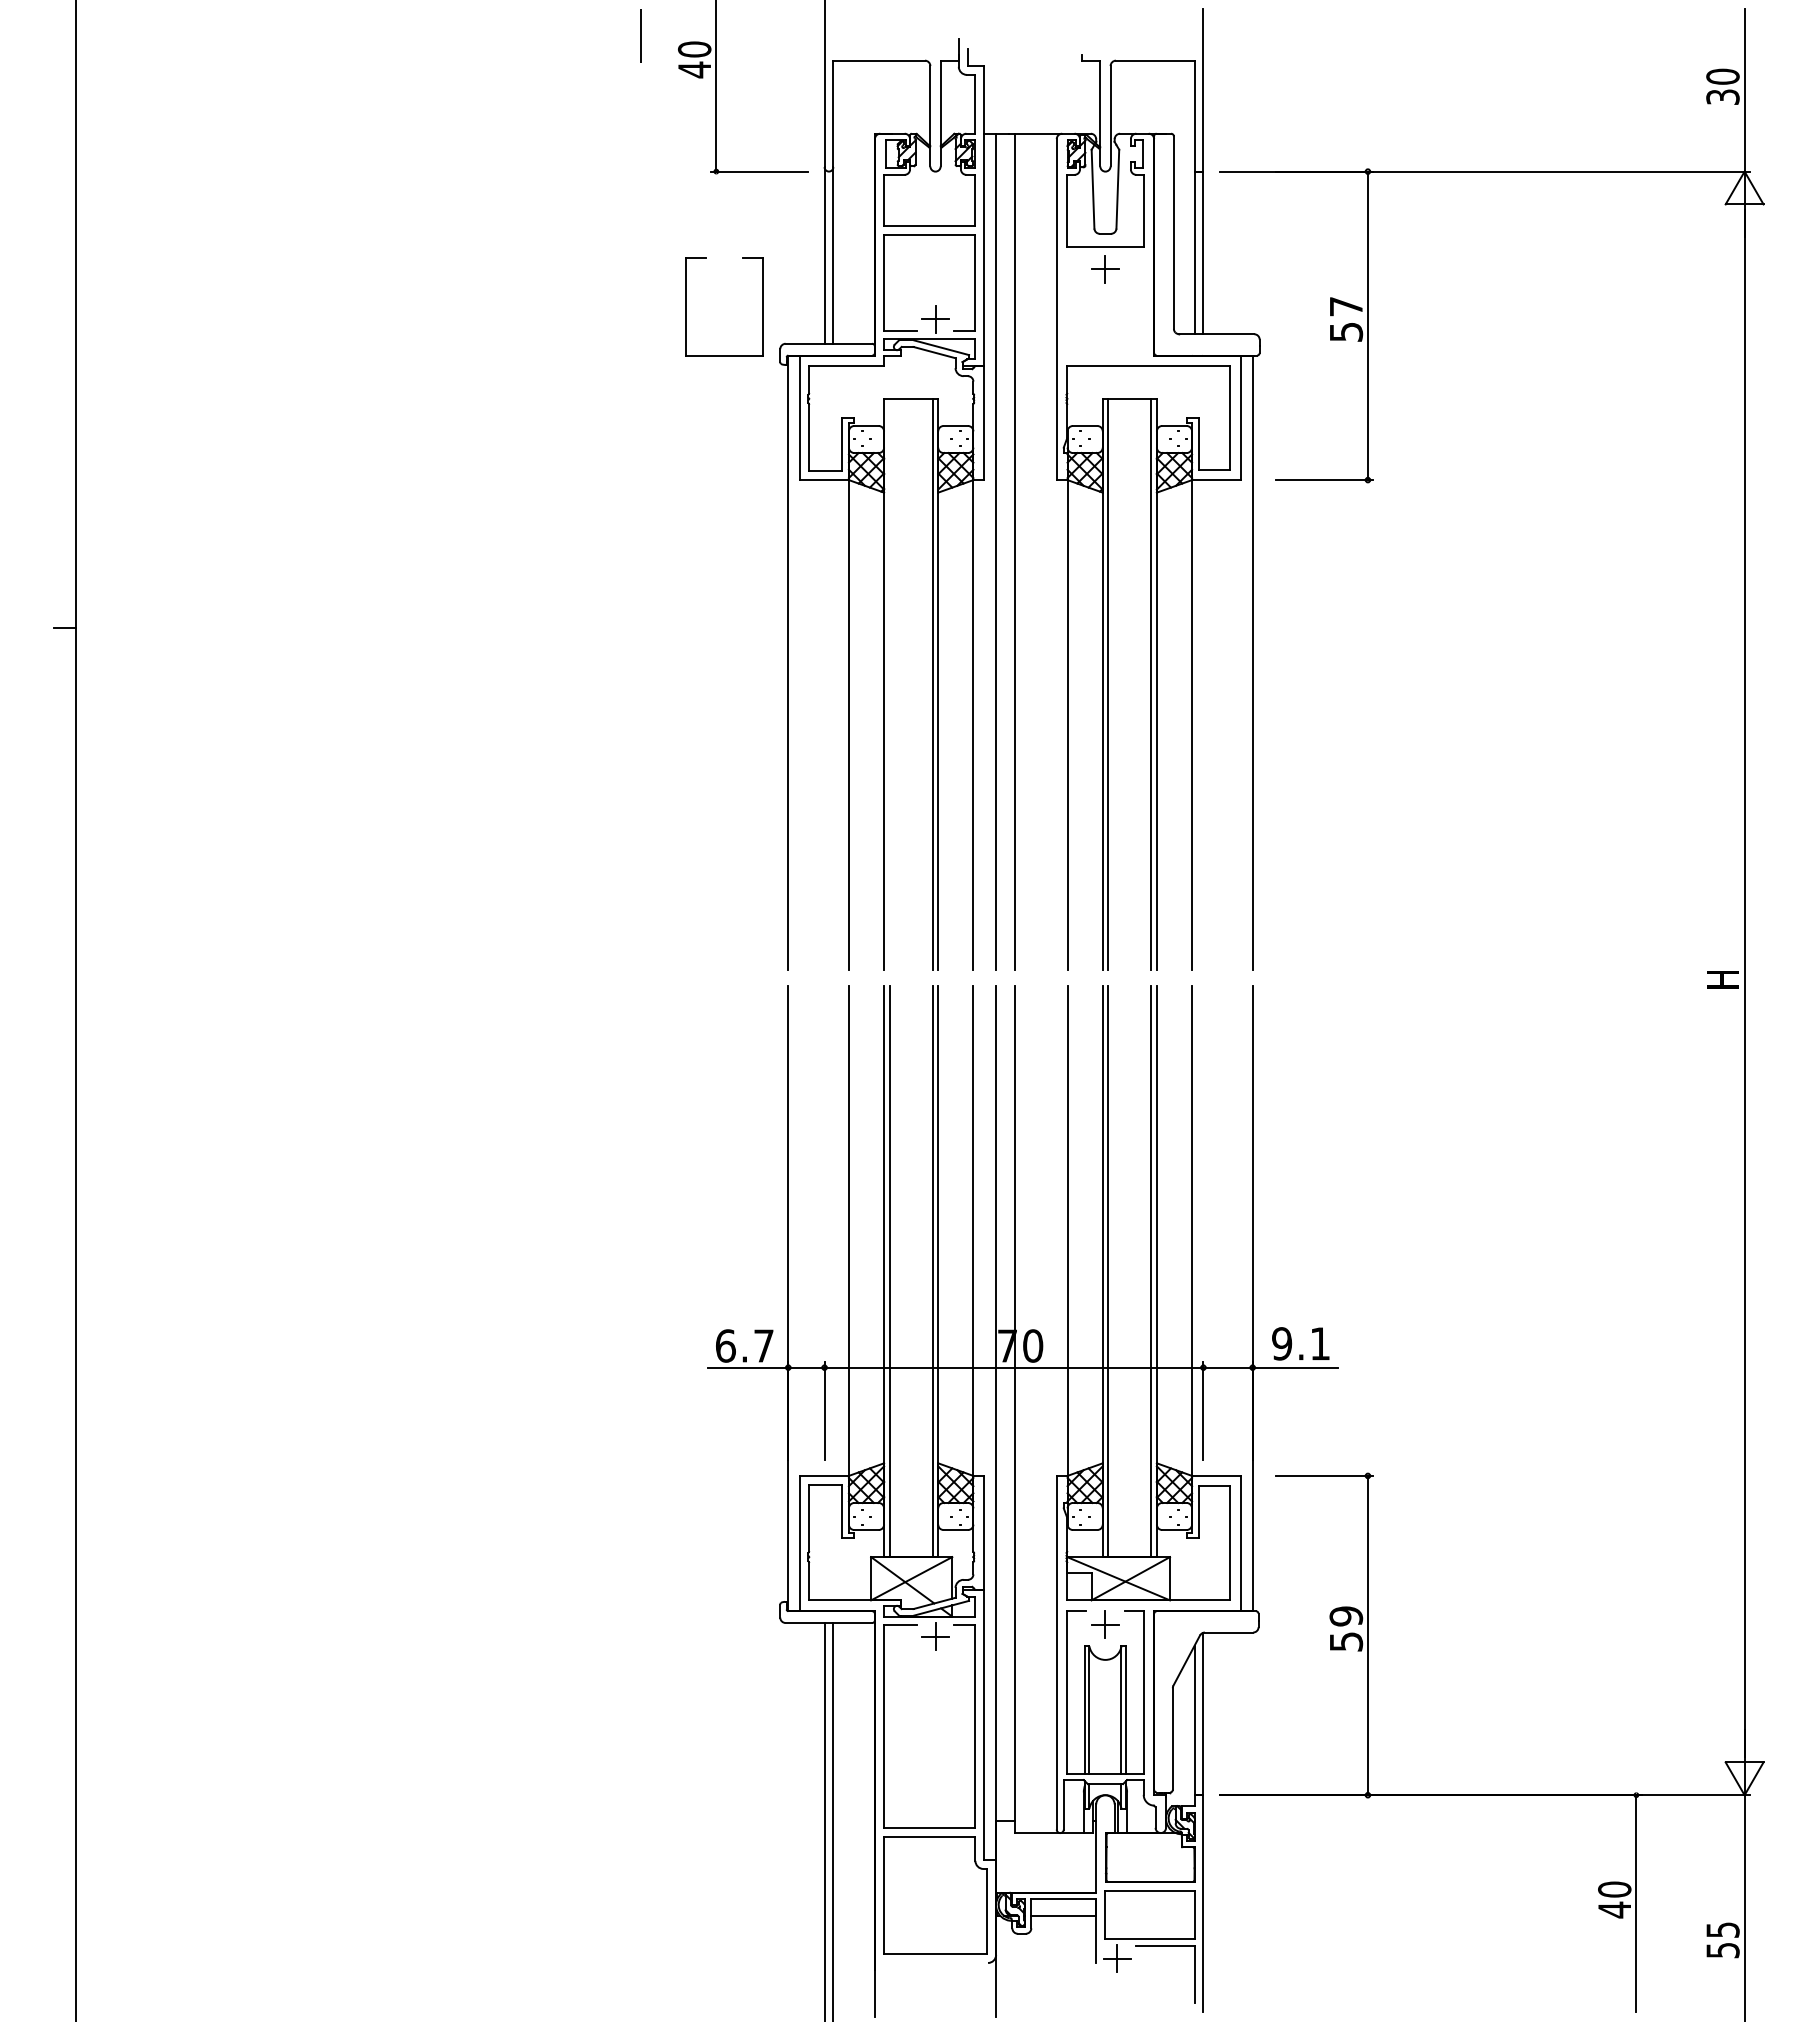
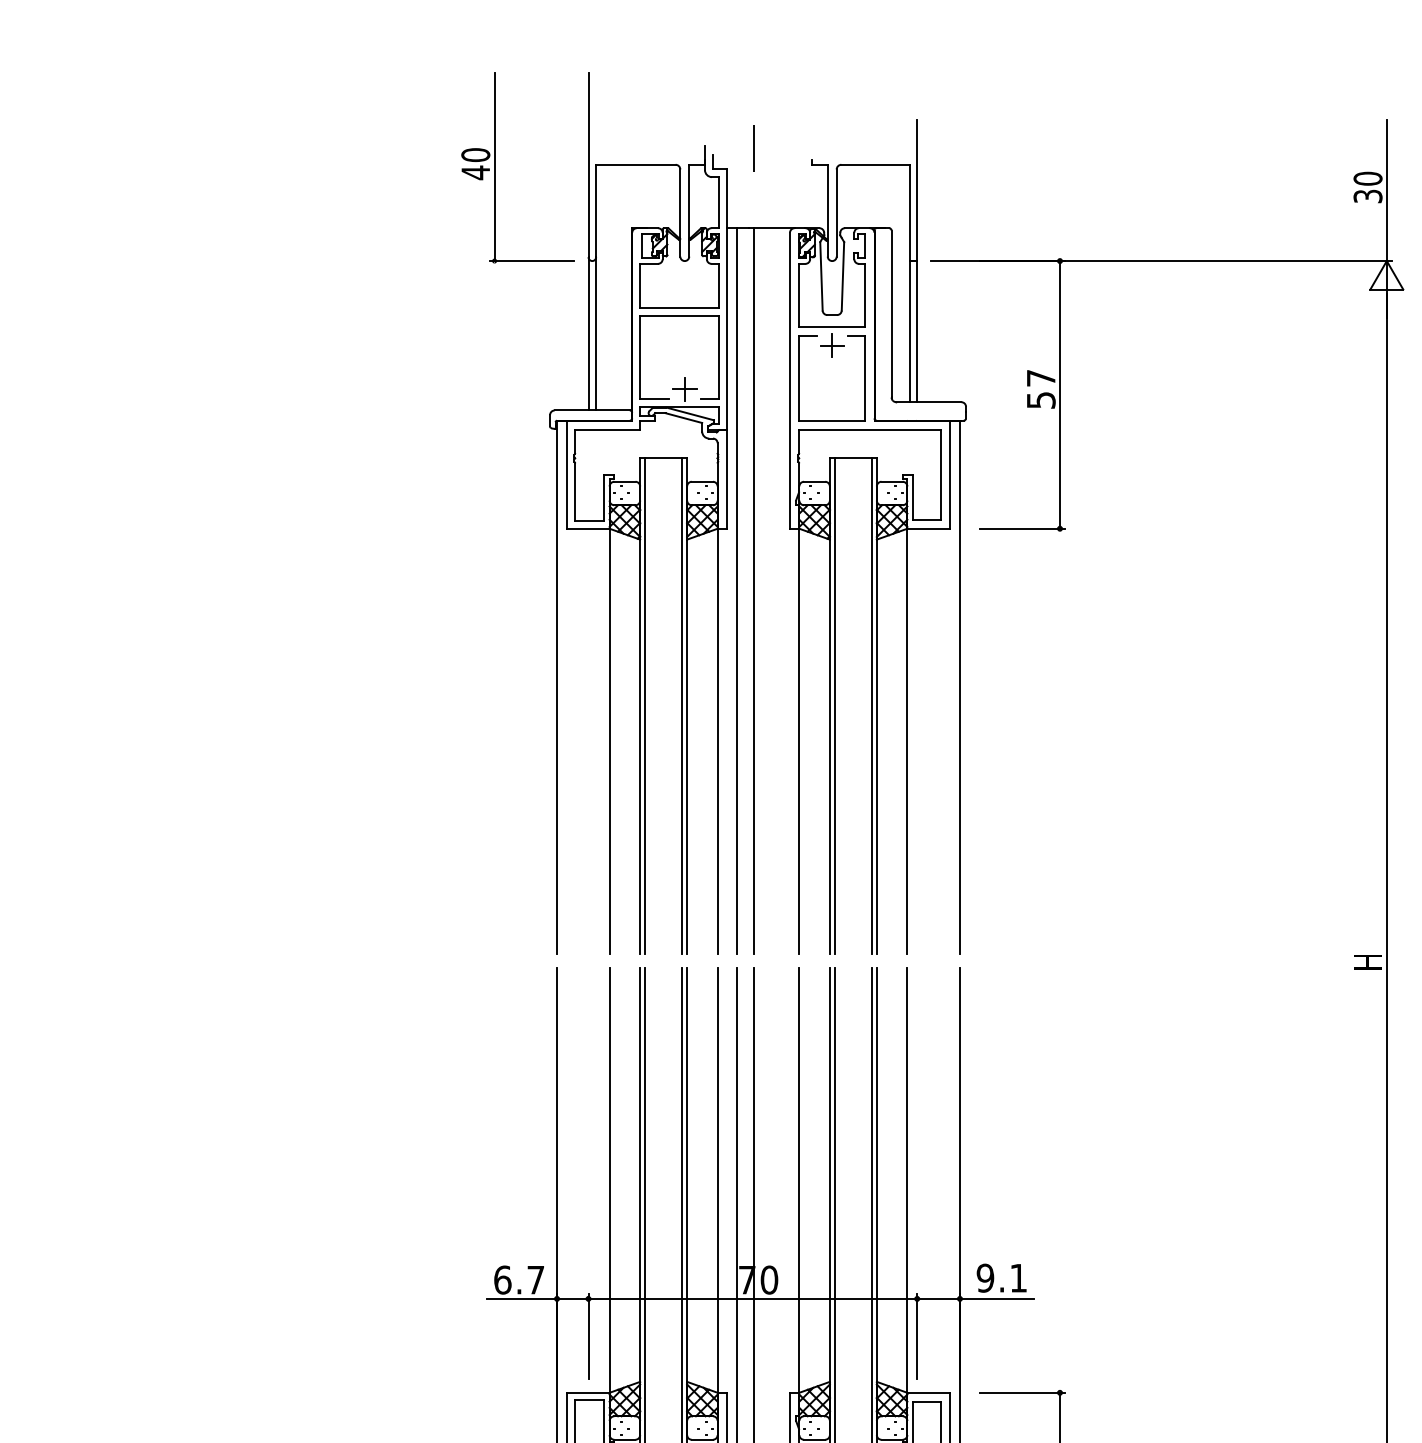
line: (640, 35) -> (753, 147), moved
part: (686, 306) -> (799, 378), moved
line: (889, 683) -> (644, 705), added

